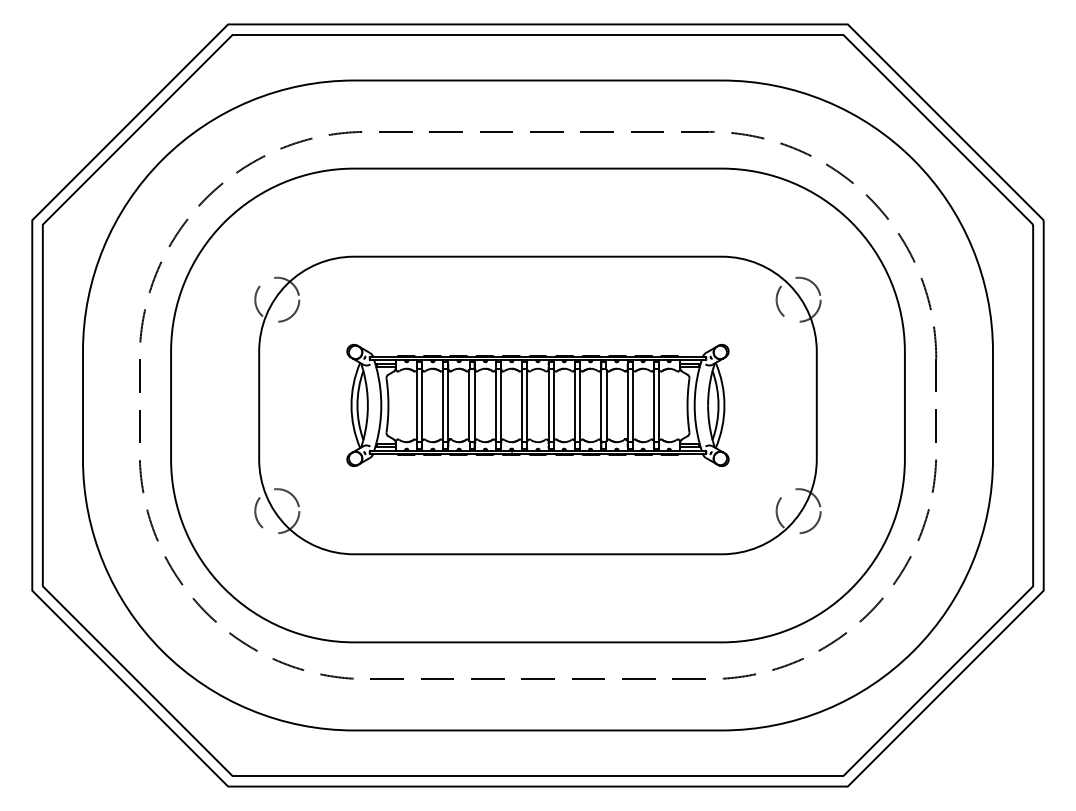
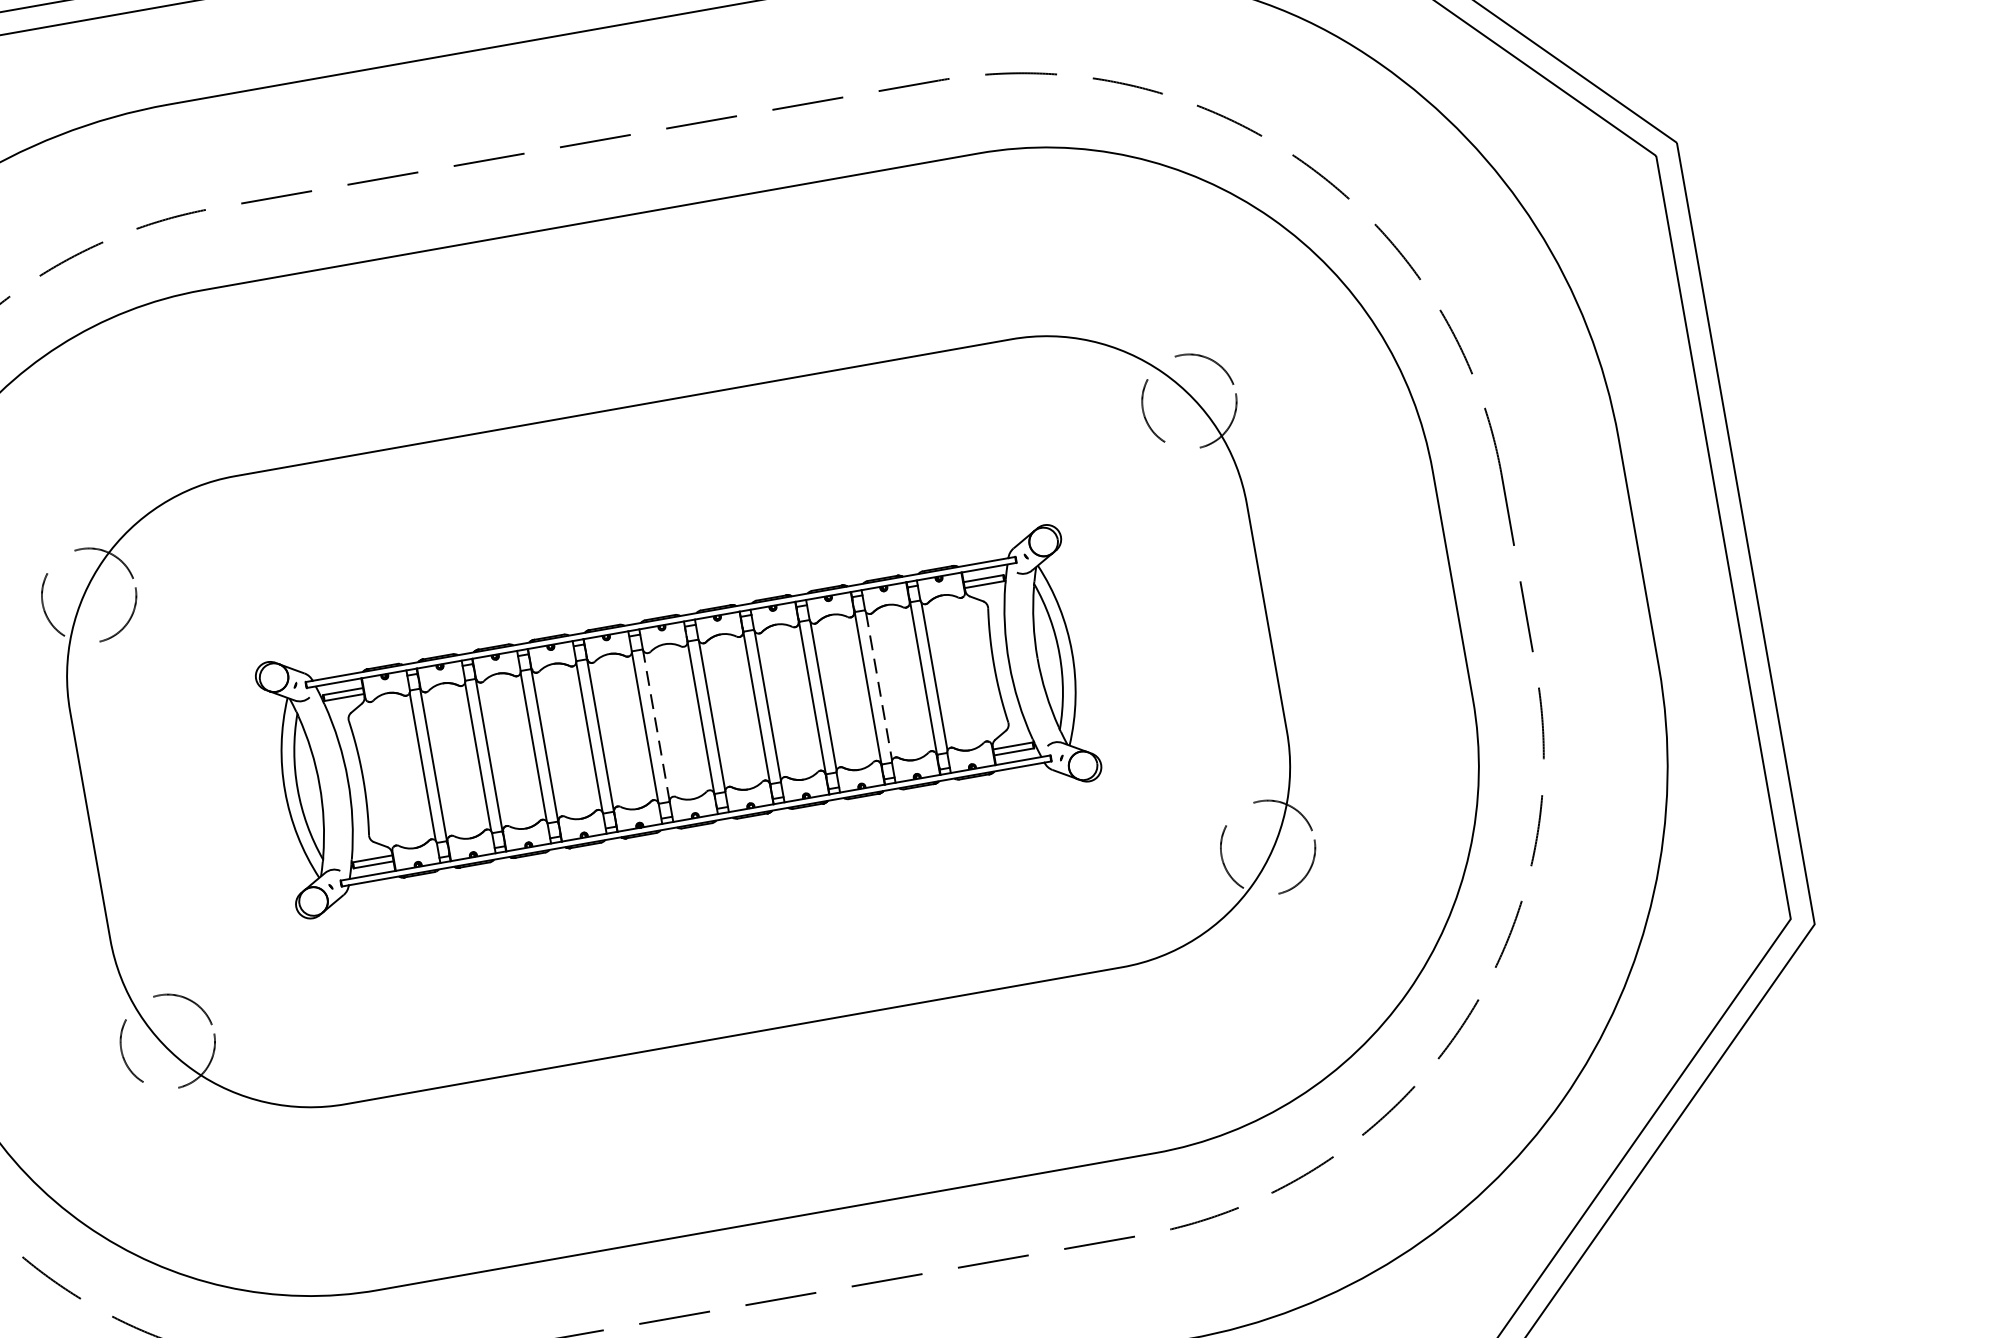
line: (527, 404) -> (656, 723), solid -> dashed
line: (632, 405) -> (878, 686), solid -> dashed

